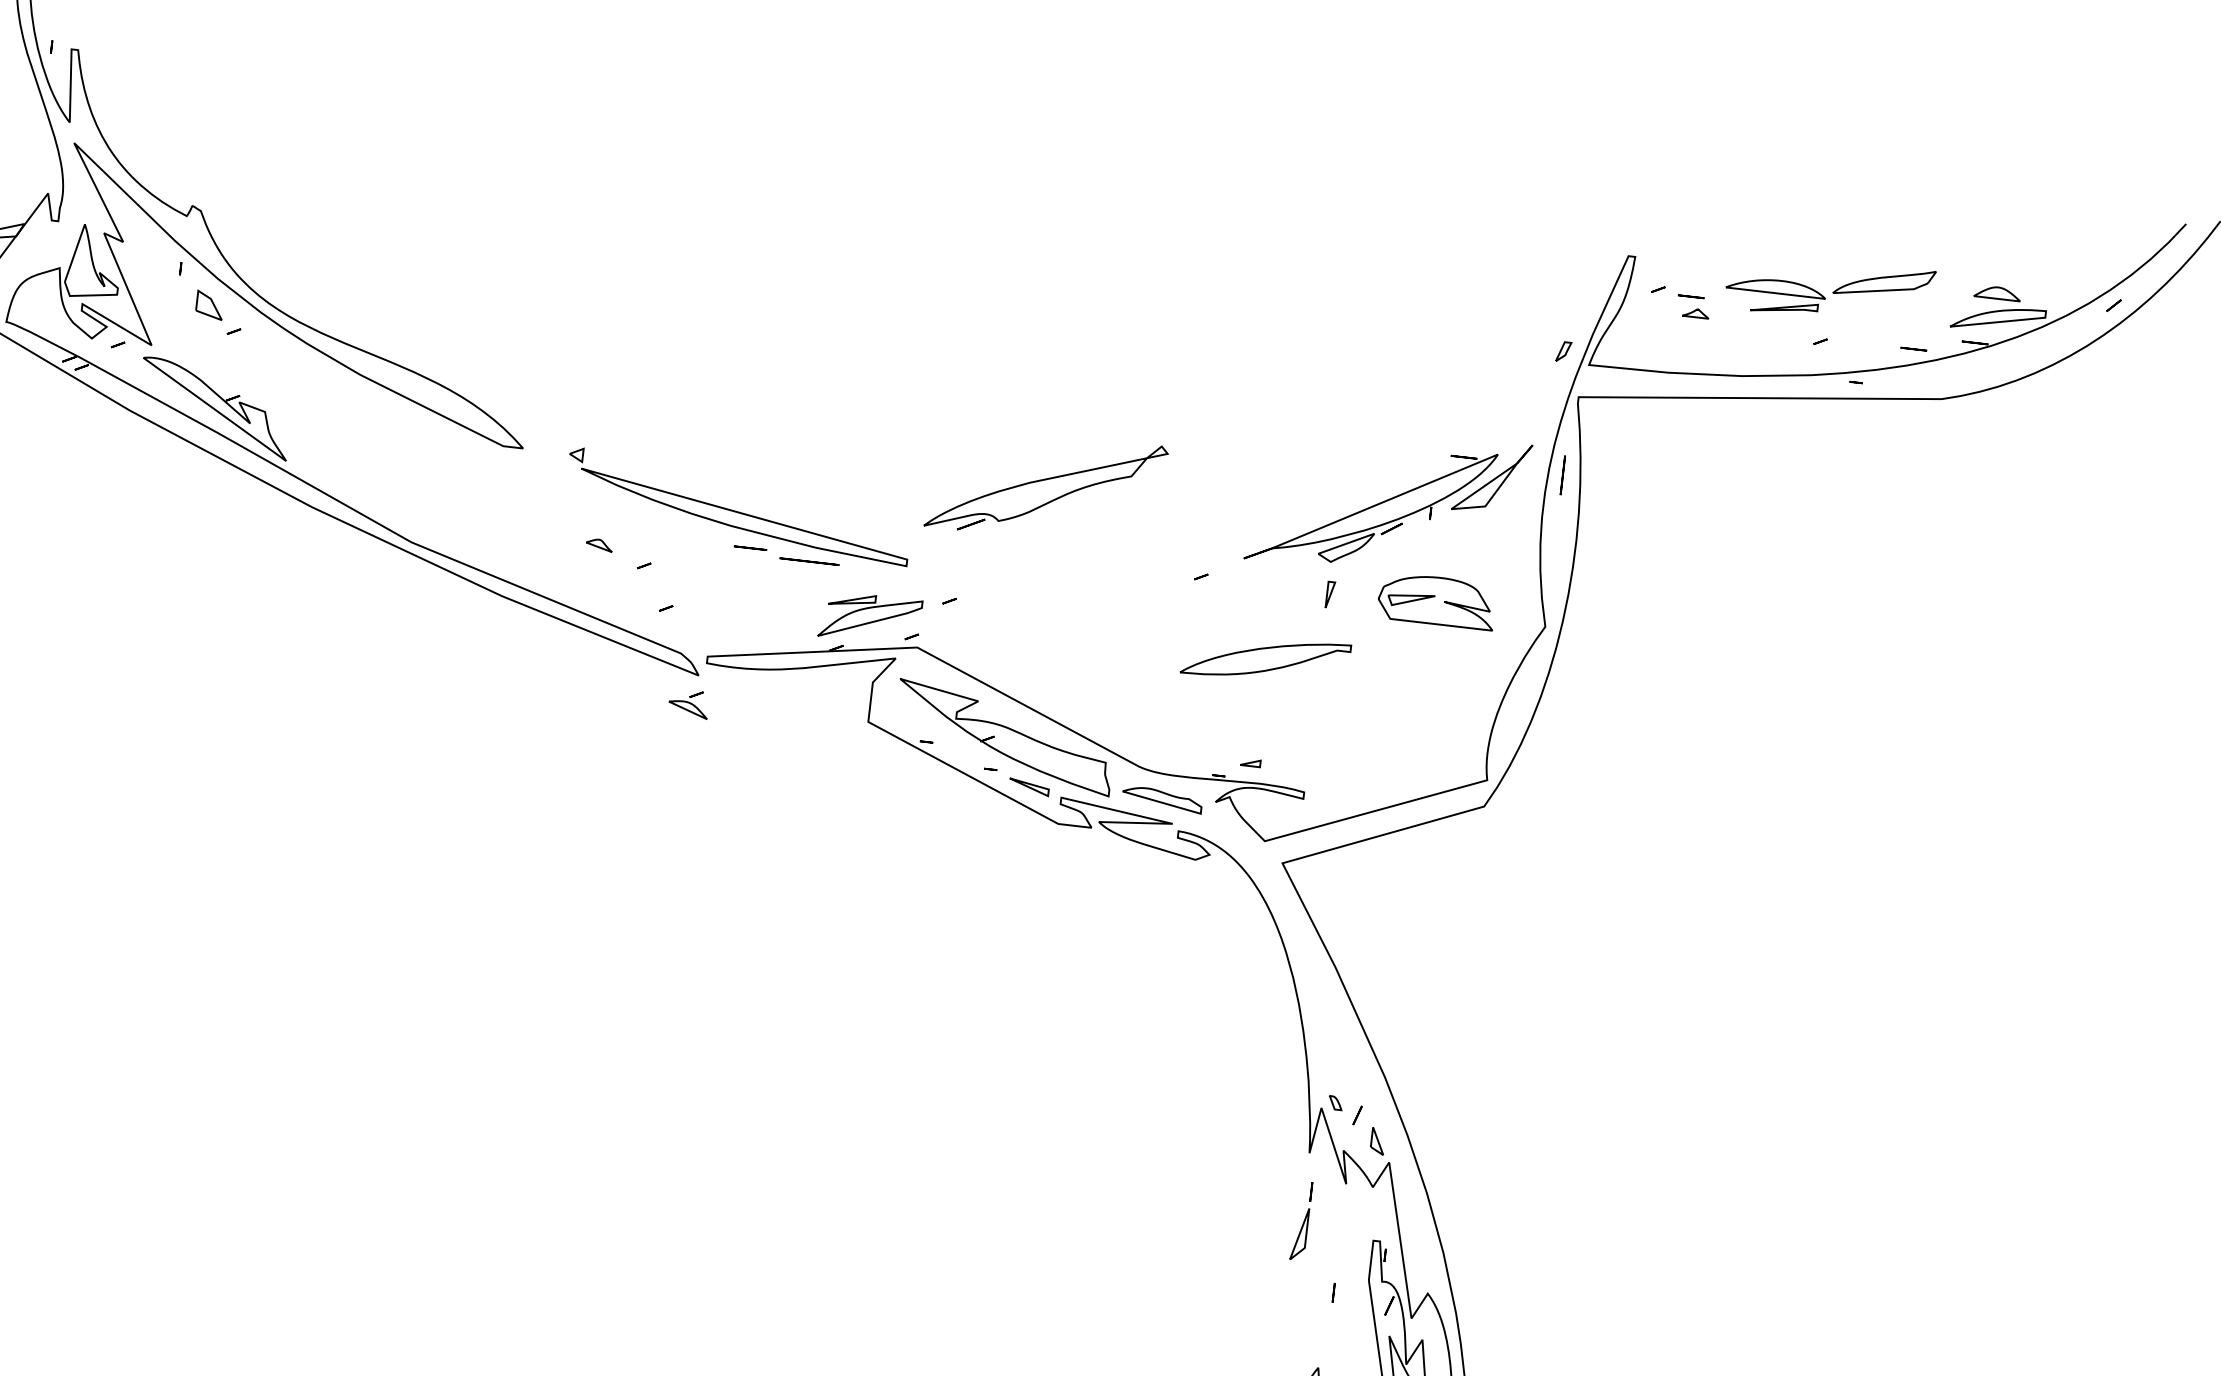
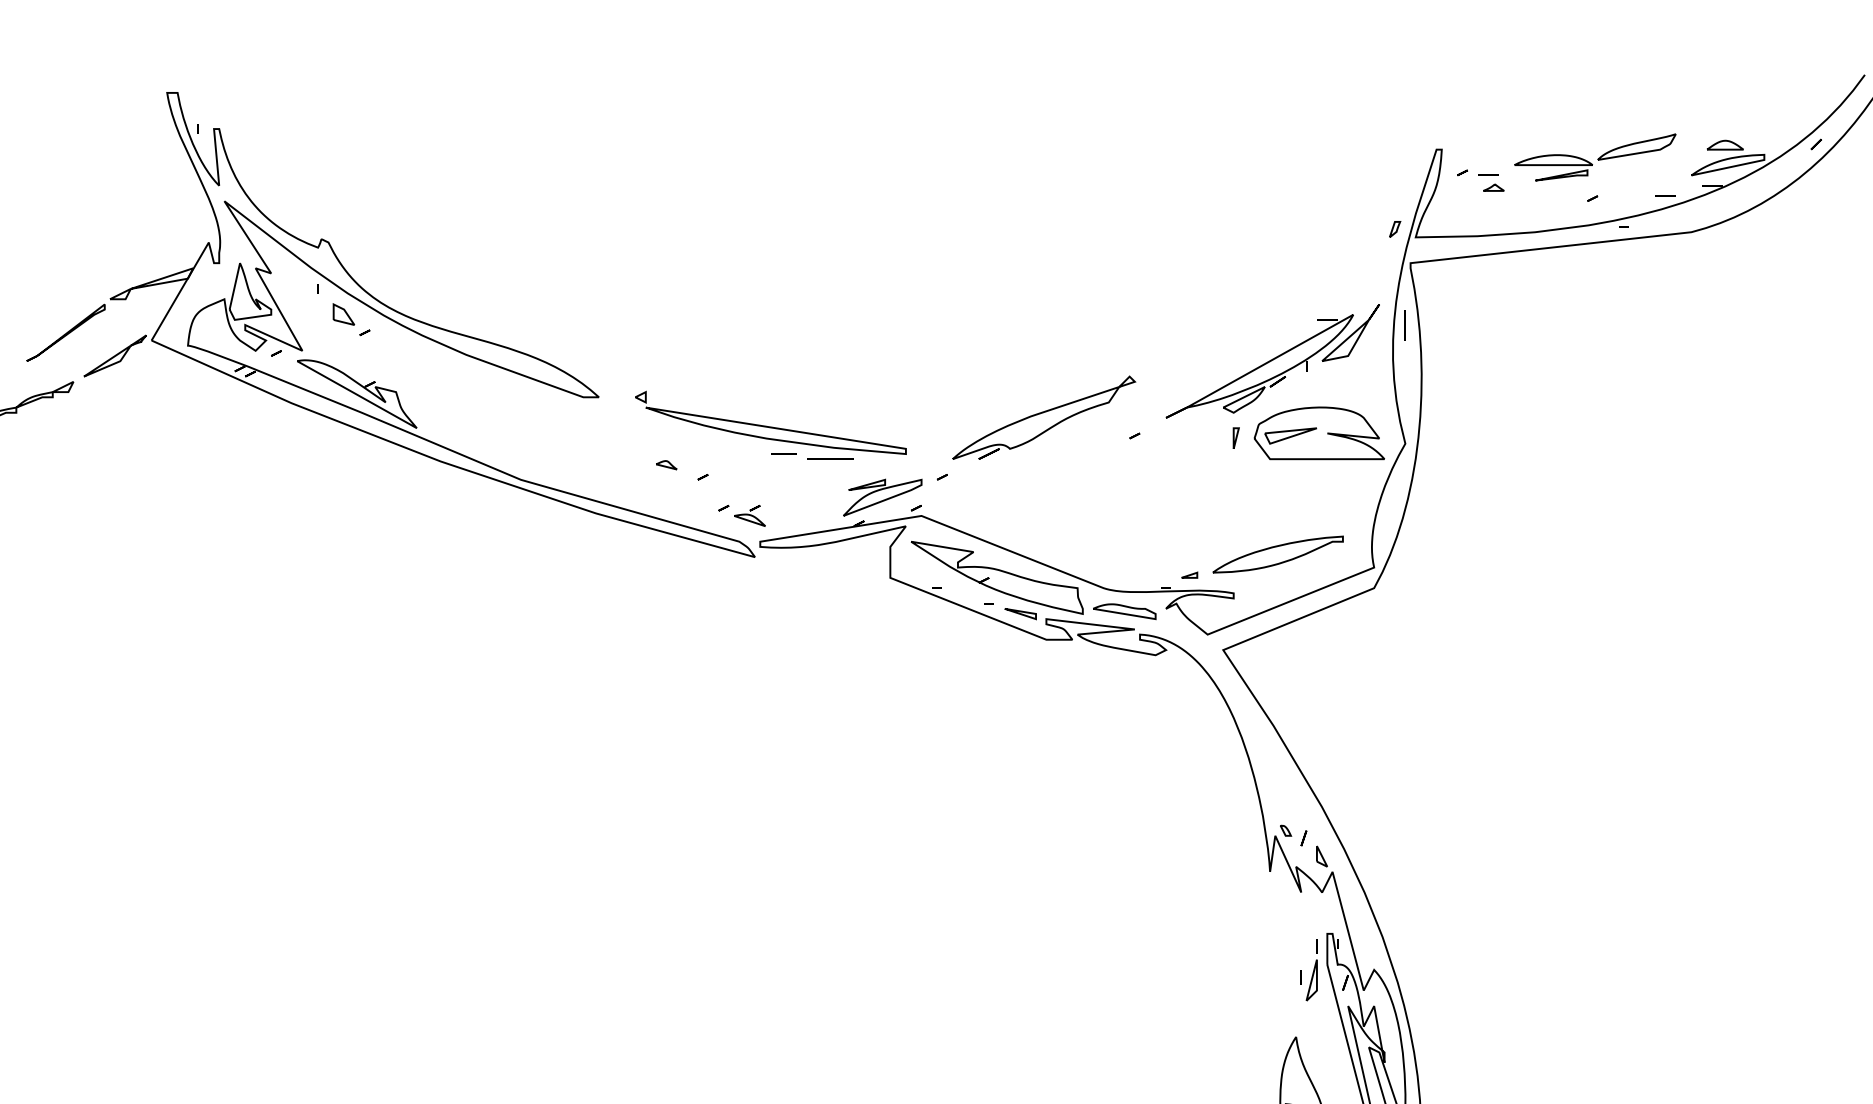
part: (1047, 486) -> (1044, 417), moved
part: (1436, 600) -> (1318, 433), size x1.43
part: (1265, 658) -> (1277, 554), moved
part: (688, 703) -> (749, 515), moved
part: (1300, 1221) -> (1311, 970), moved

